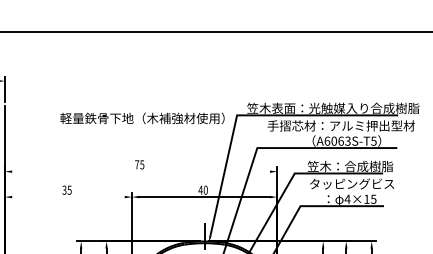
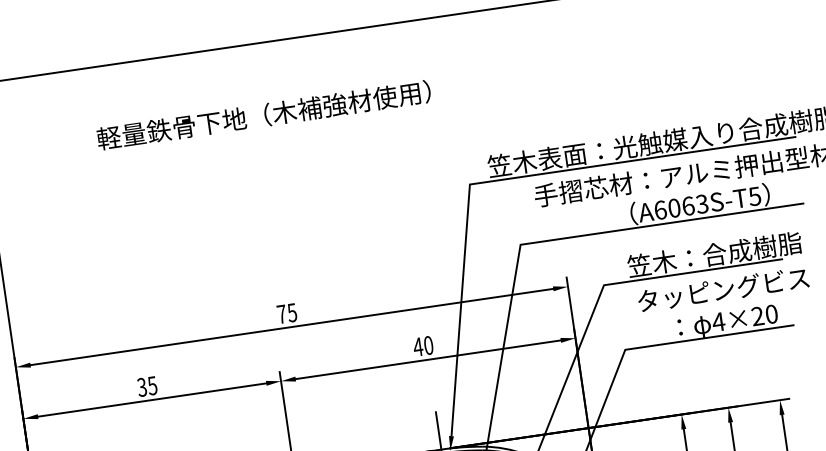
text: (142, 118) -> (263, 115), moved
line: (141, 171) -> (292, 326), added
line: (68, 197) -> (152, 400), added
text: (370, 198) -> (764, 313), 4×15 -> 4×20

